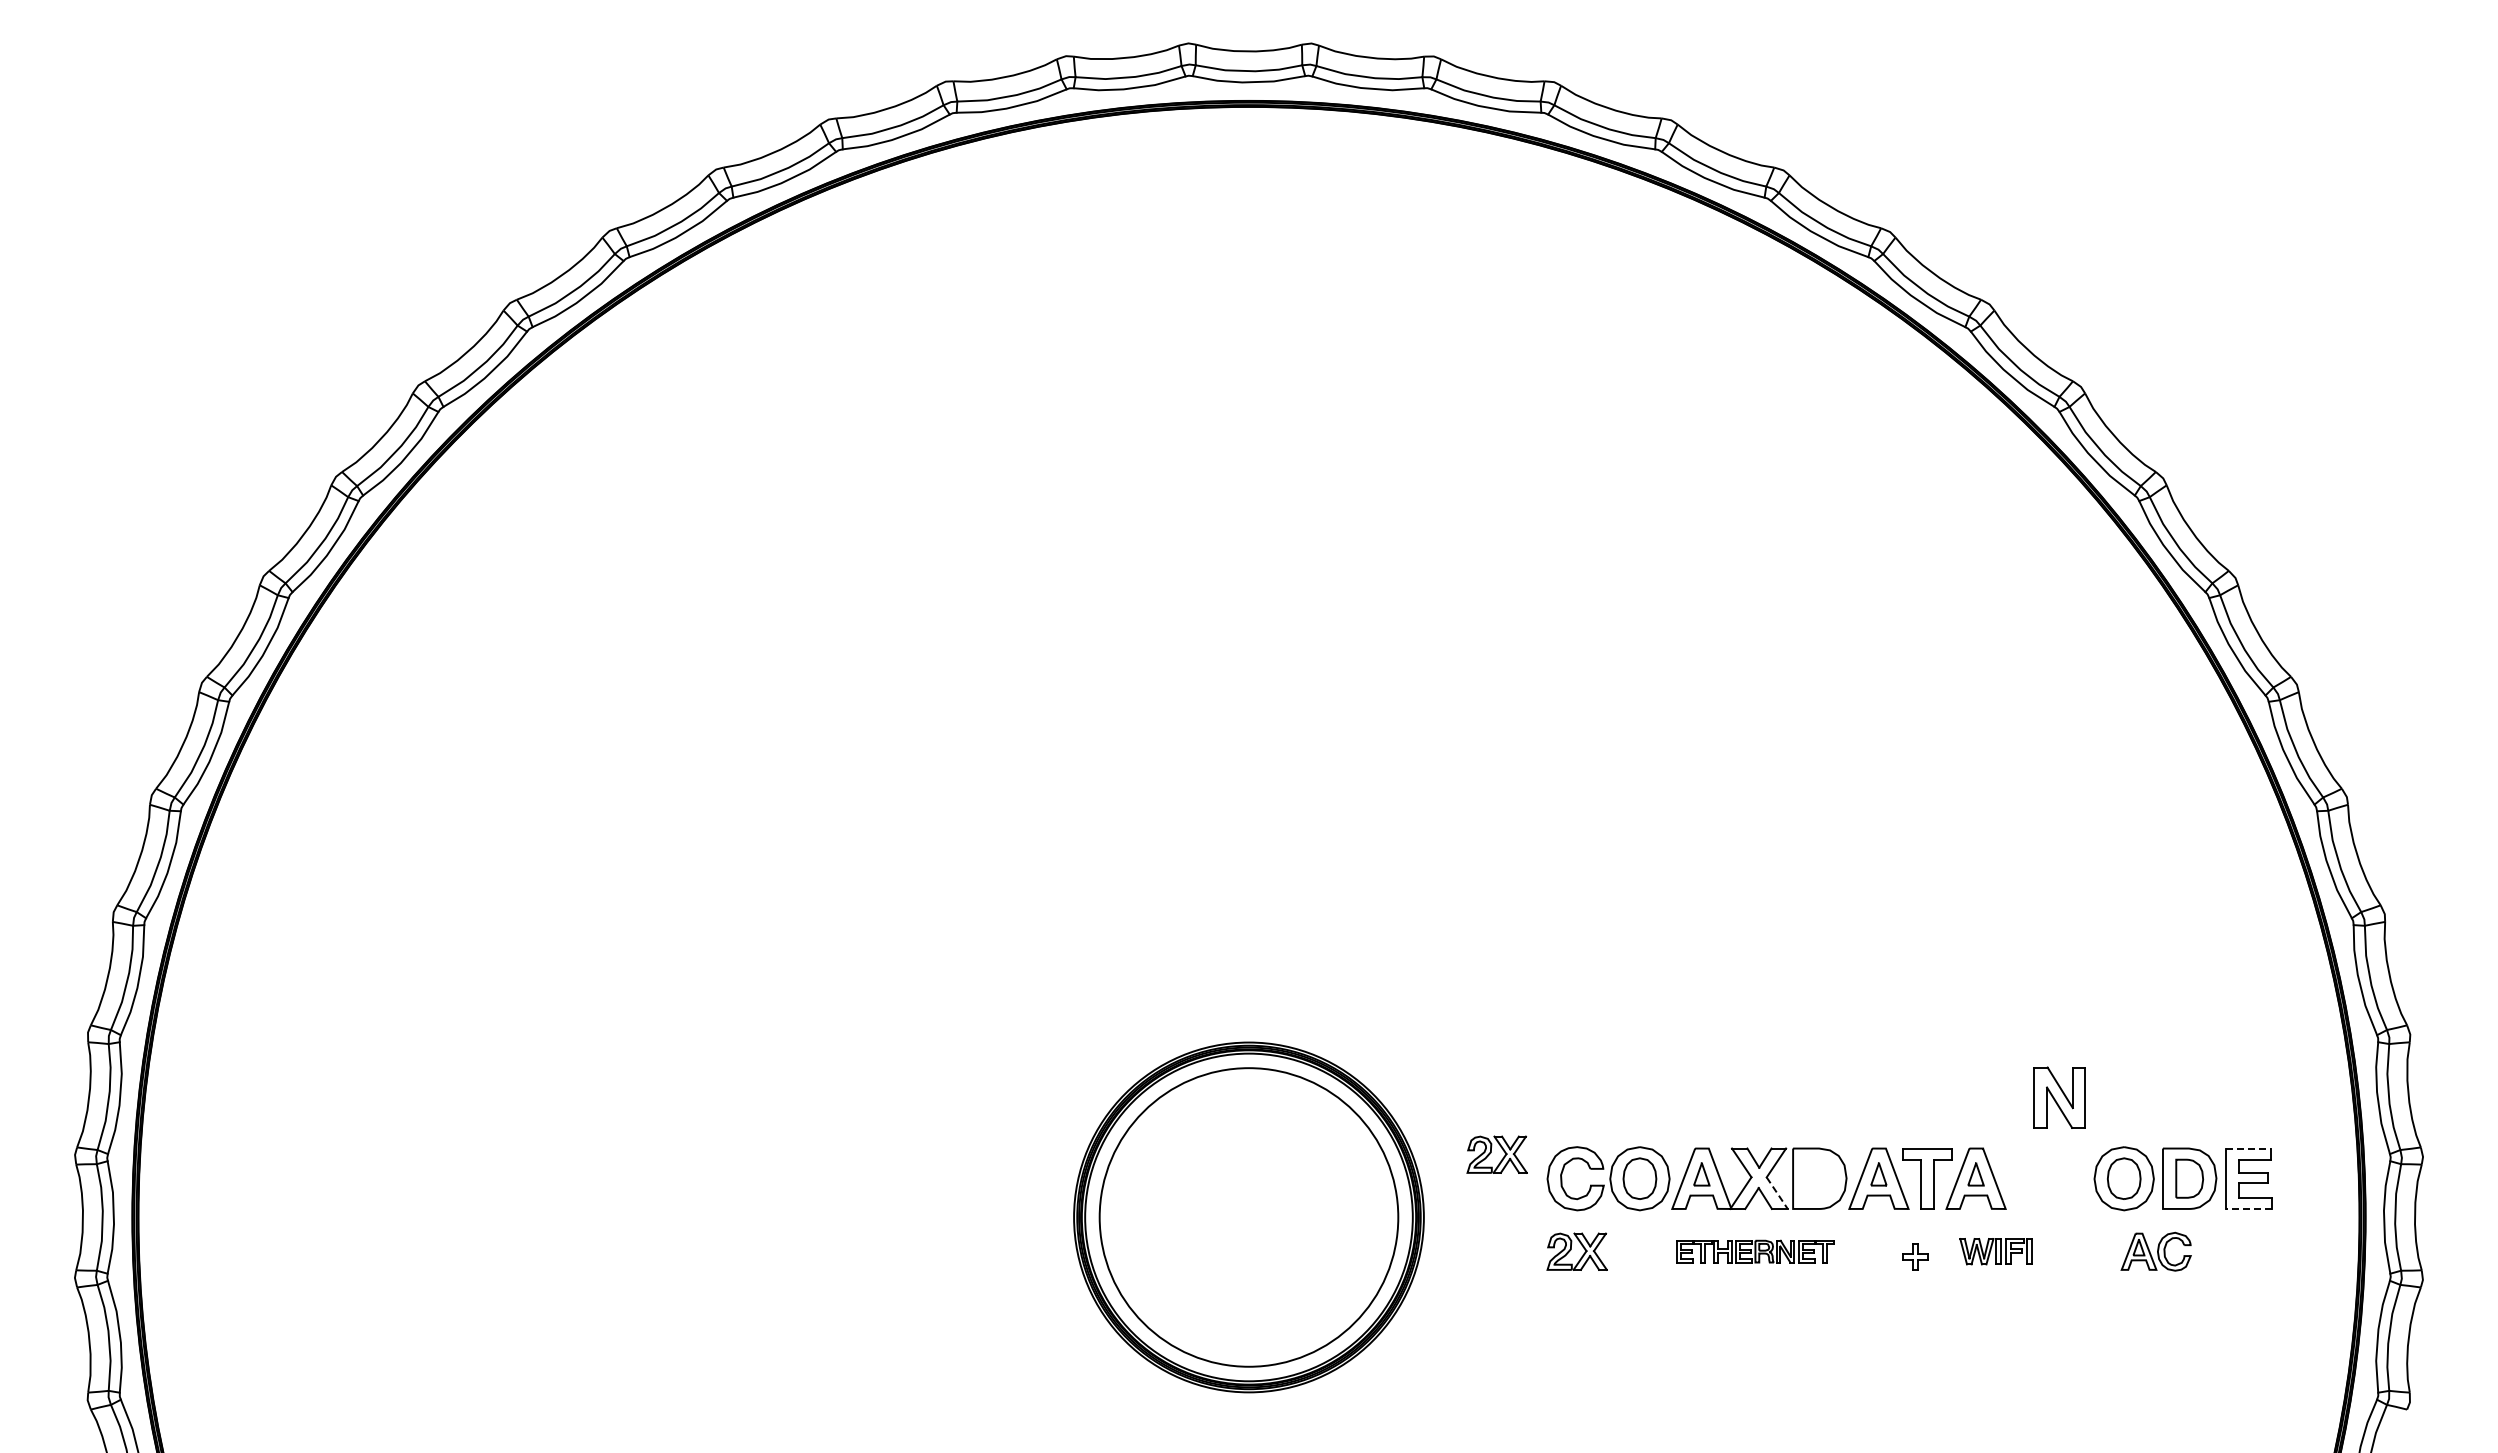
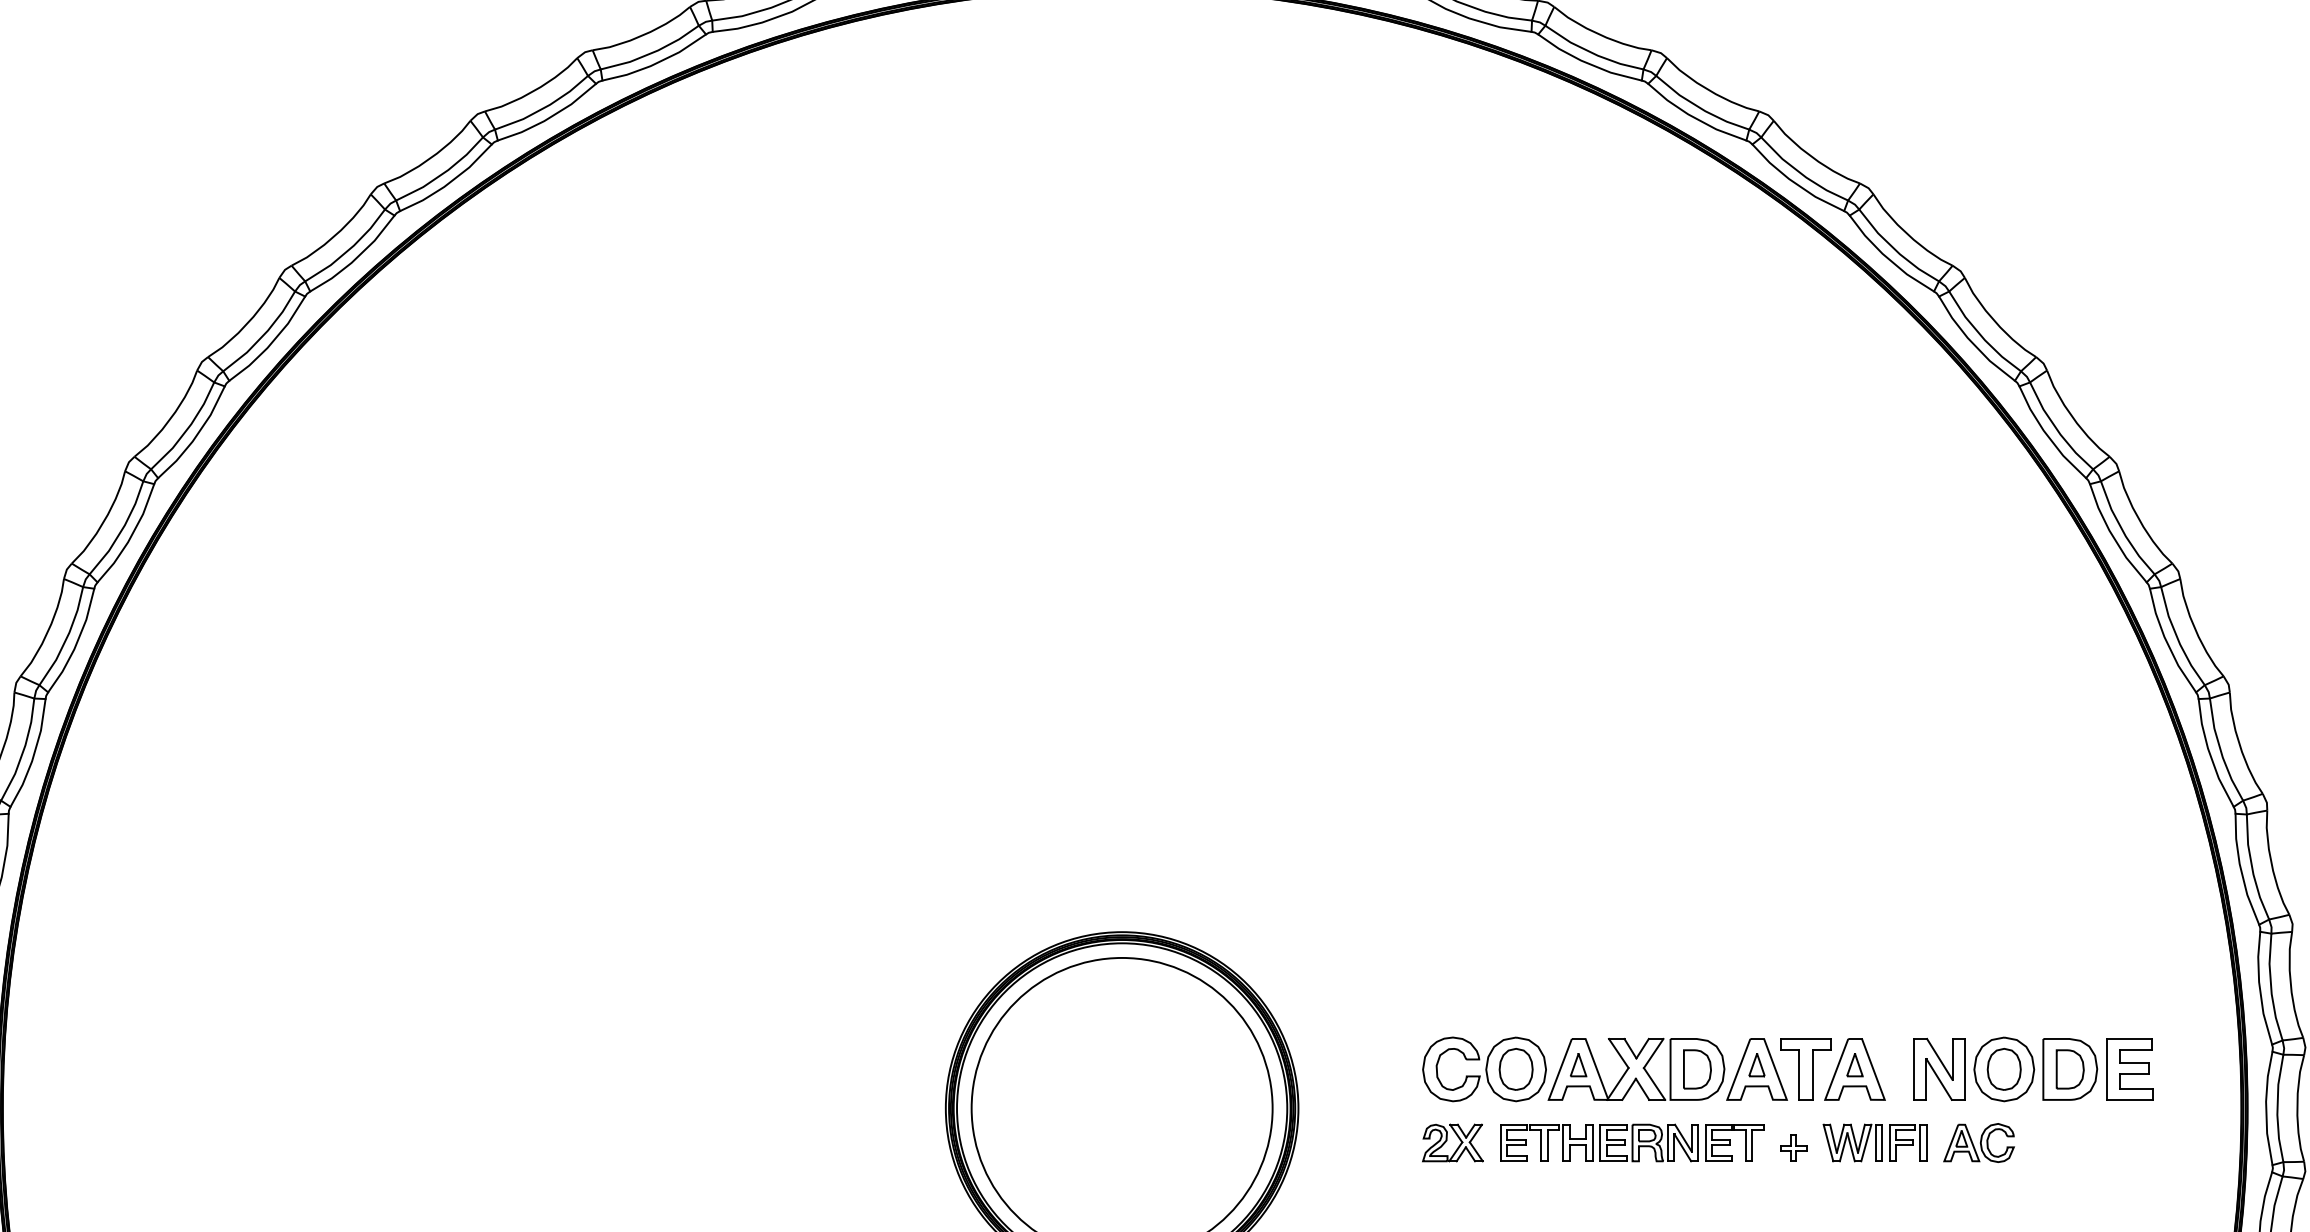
part: (2059, 1097) -> (1939, 1069), moved
line: (2248, 1148) -> (2129, 1038), dashed -> solid
part: (1496, 1154) -> (1371, 1044), removed
part: (1819, 1178) -> (1697, 1069), added
line: (1777, 1193) -> (1654, 1084), dashed -> solid
line: (2248, 1208) -> (2129, 1099), dashed -> solid
part: (1755, 1251) -> (1632, 1142), size x1.67
part: (1995, 1251) -> (1874, 1142), size x1.43
part: (2155, 1251) -> (1978, 1142), moved

